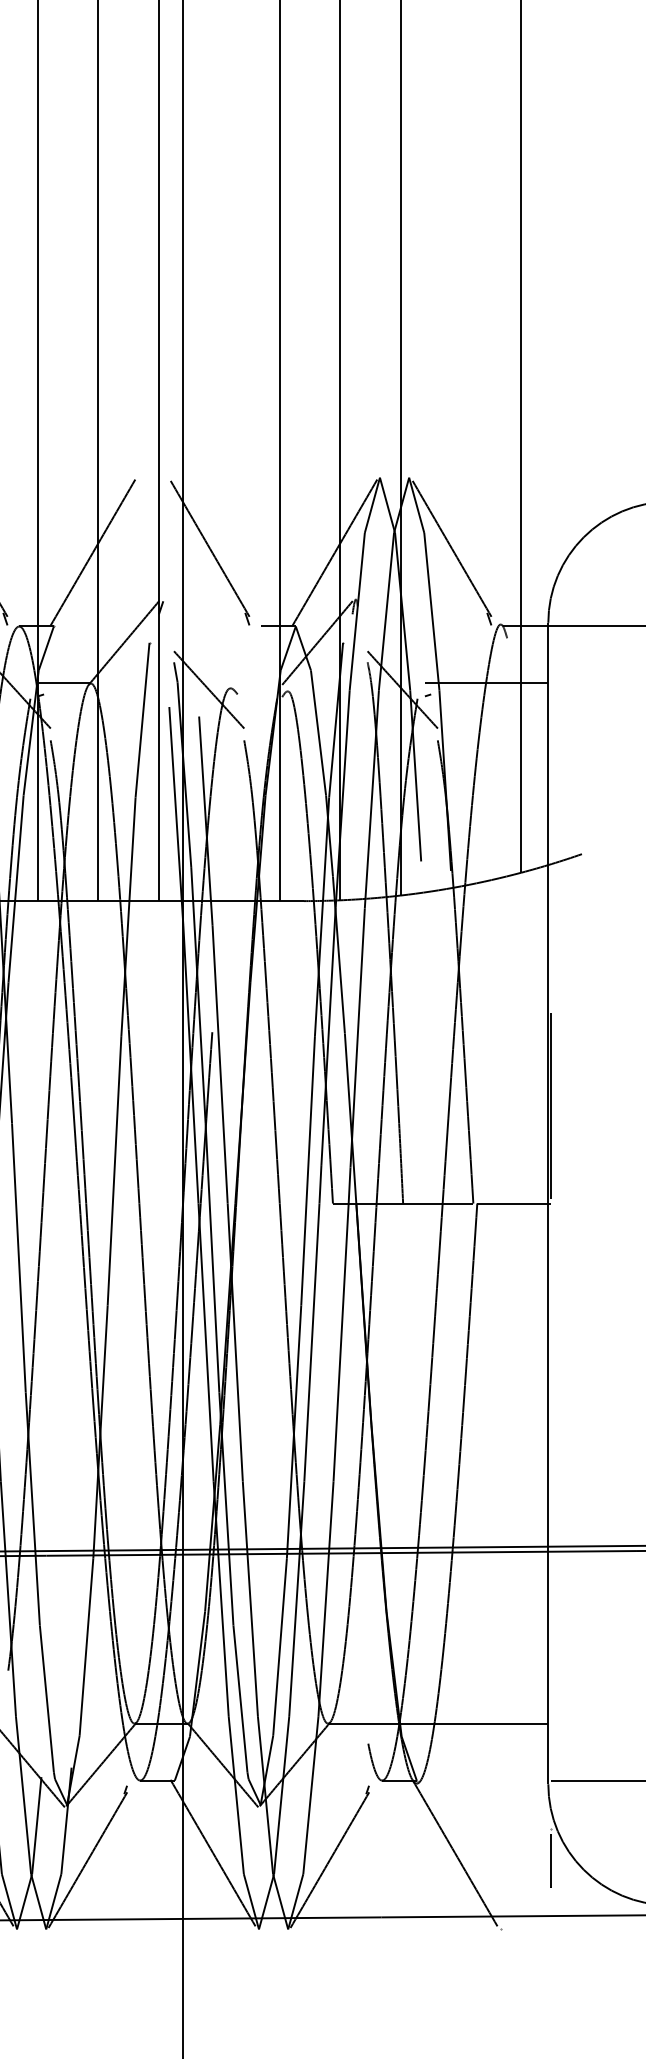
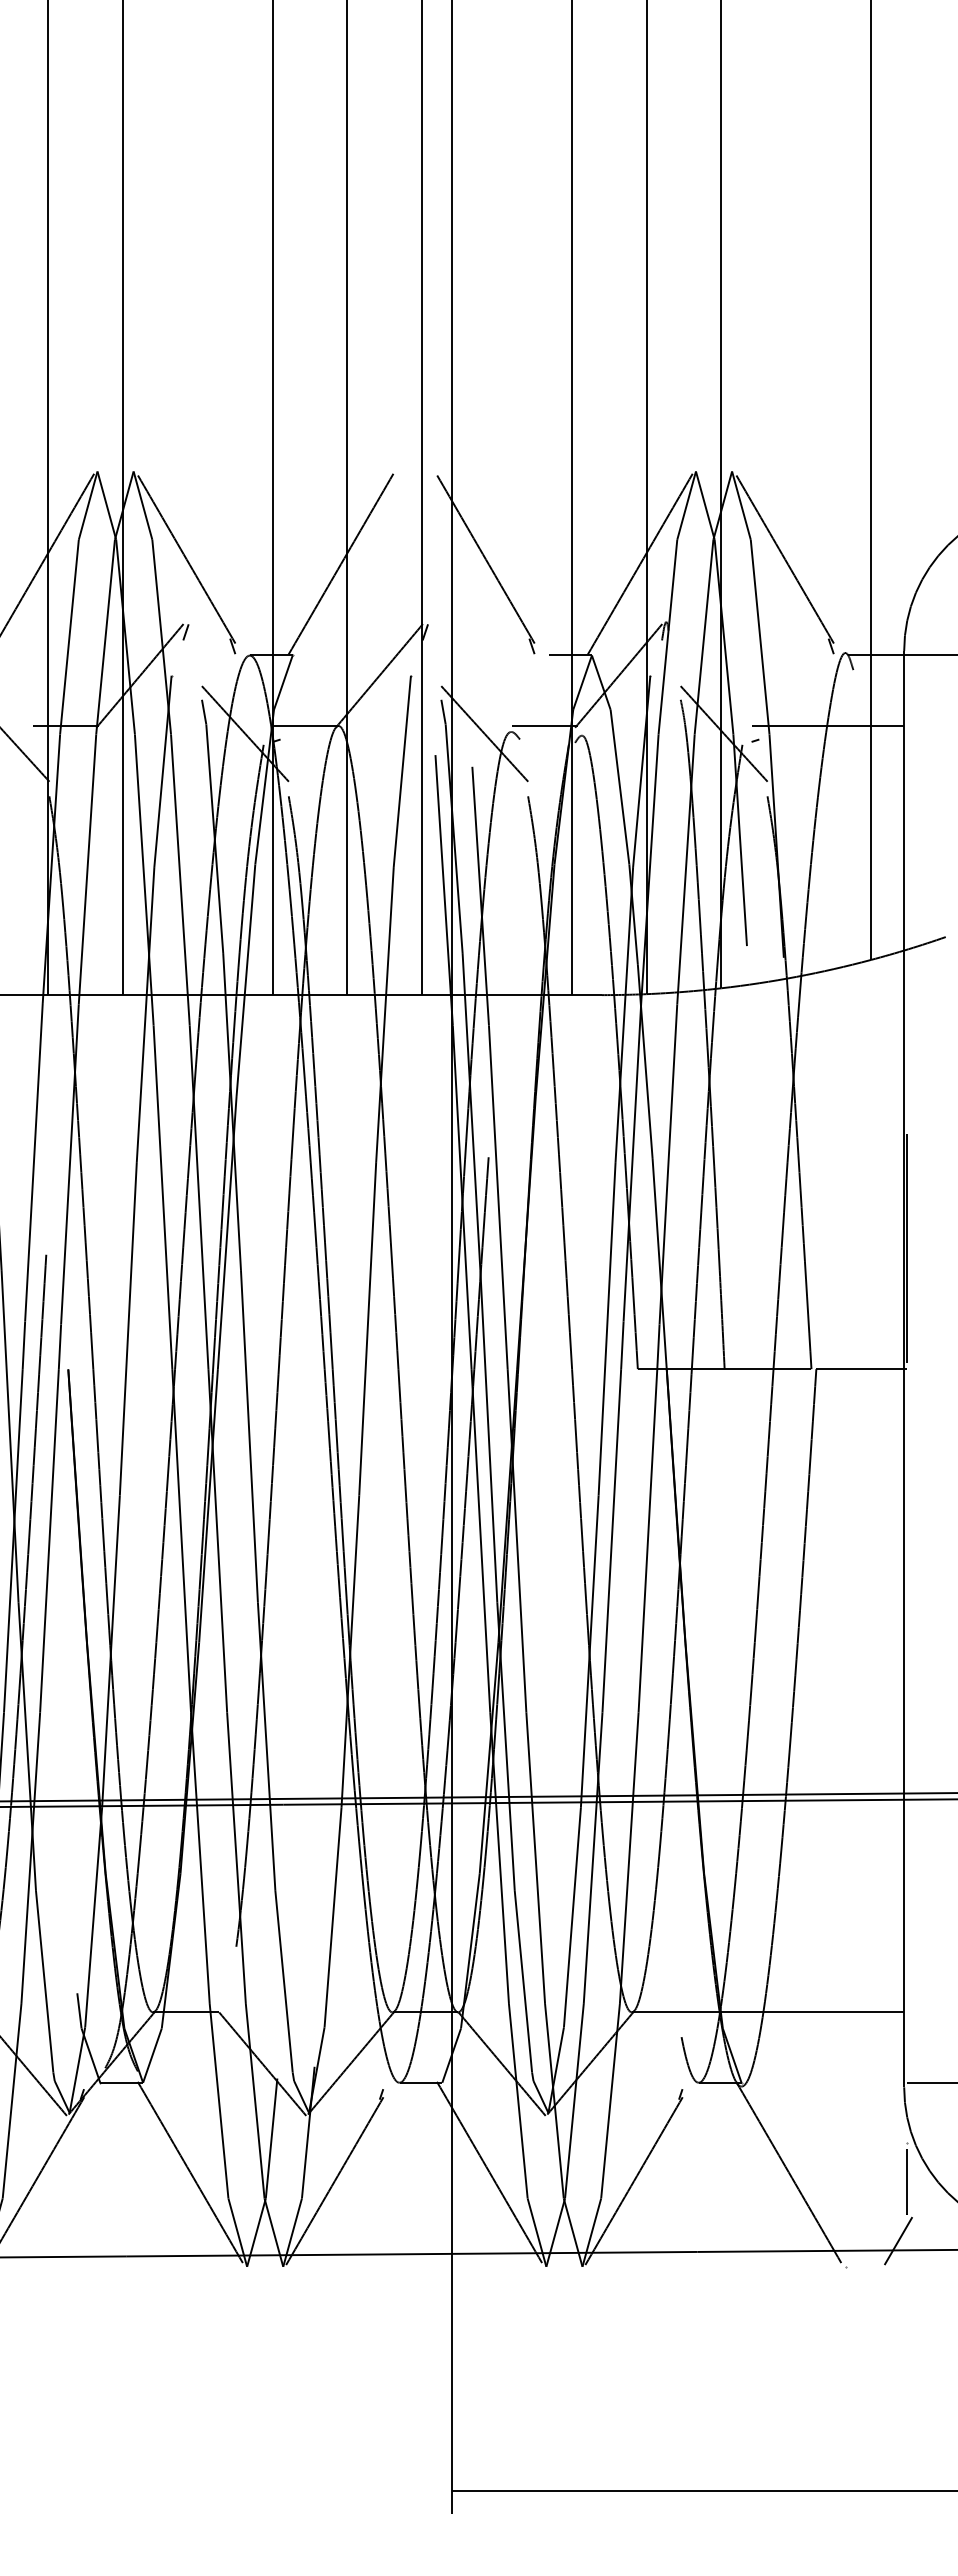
line: (257, 683) -> (544, 725), added
line: (543, 1908) -> (898, 2241), added

